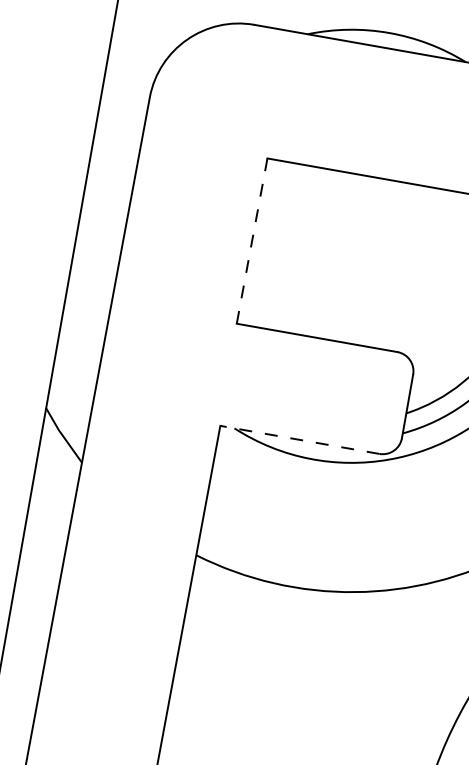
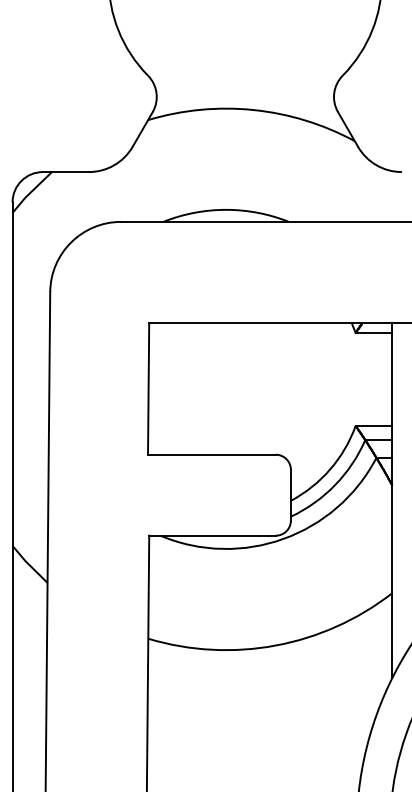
line: (252, 240) -> (148, 388), dashed -> solid
line: (299, 439) -> (212, 535), dashed -> solid

